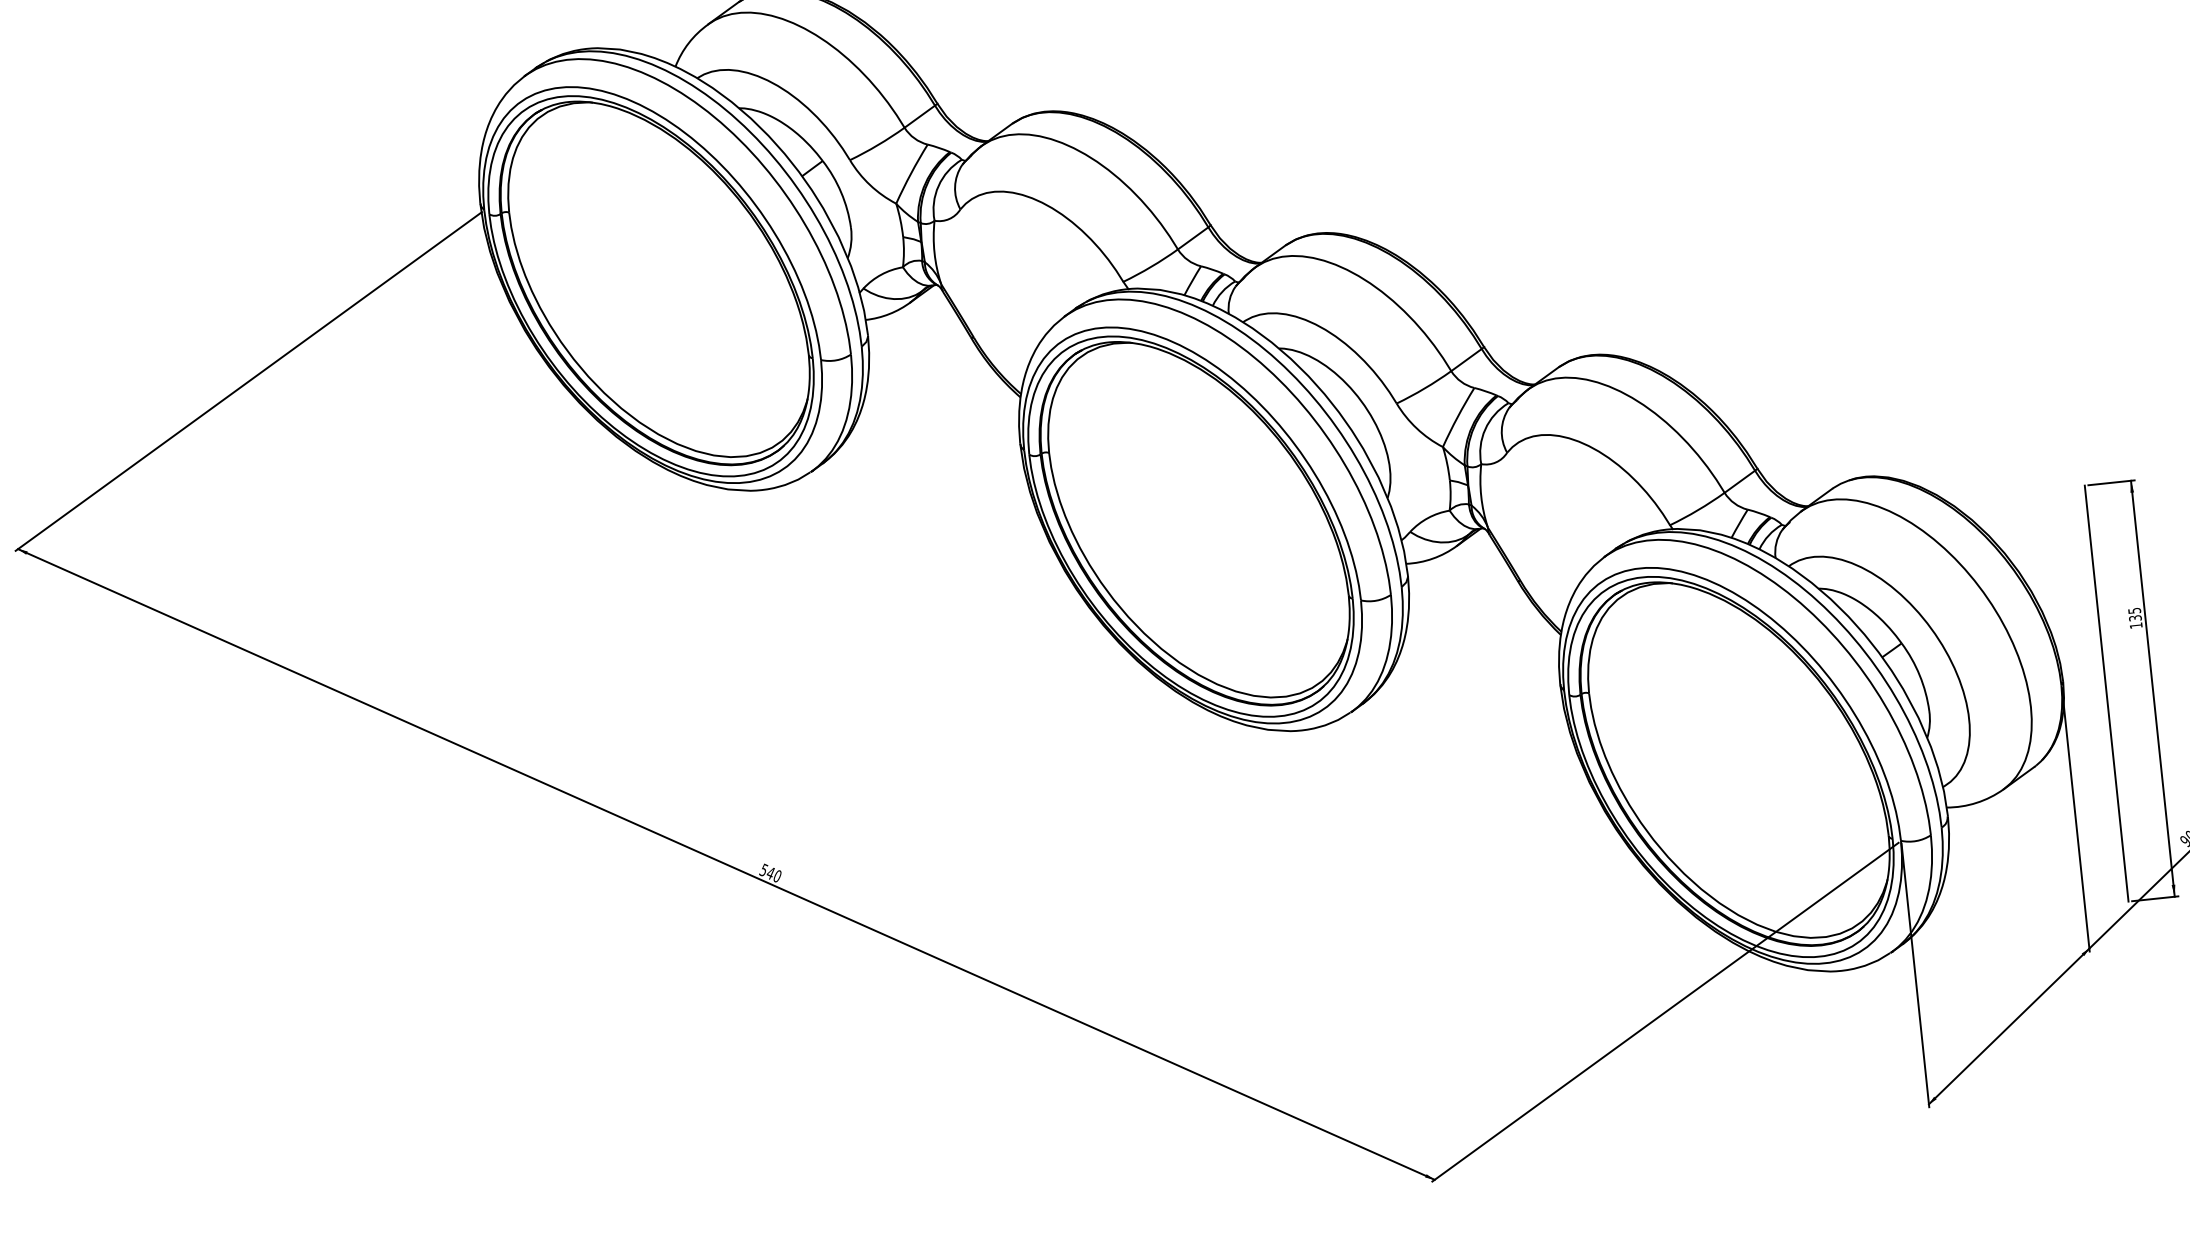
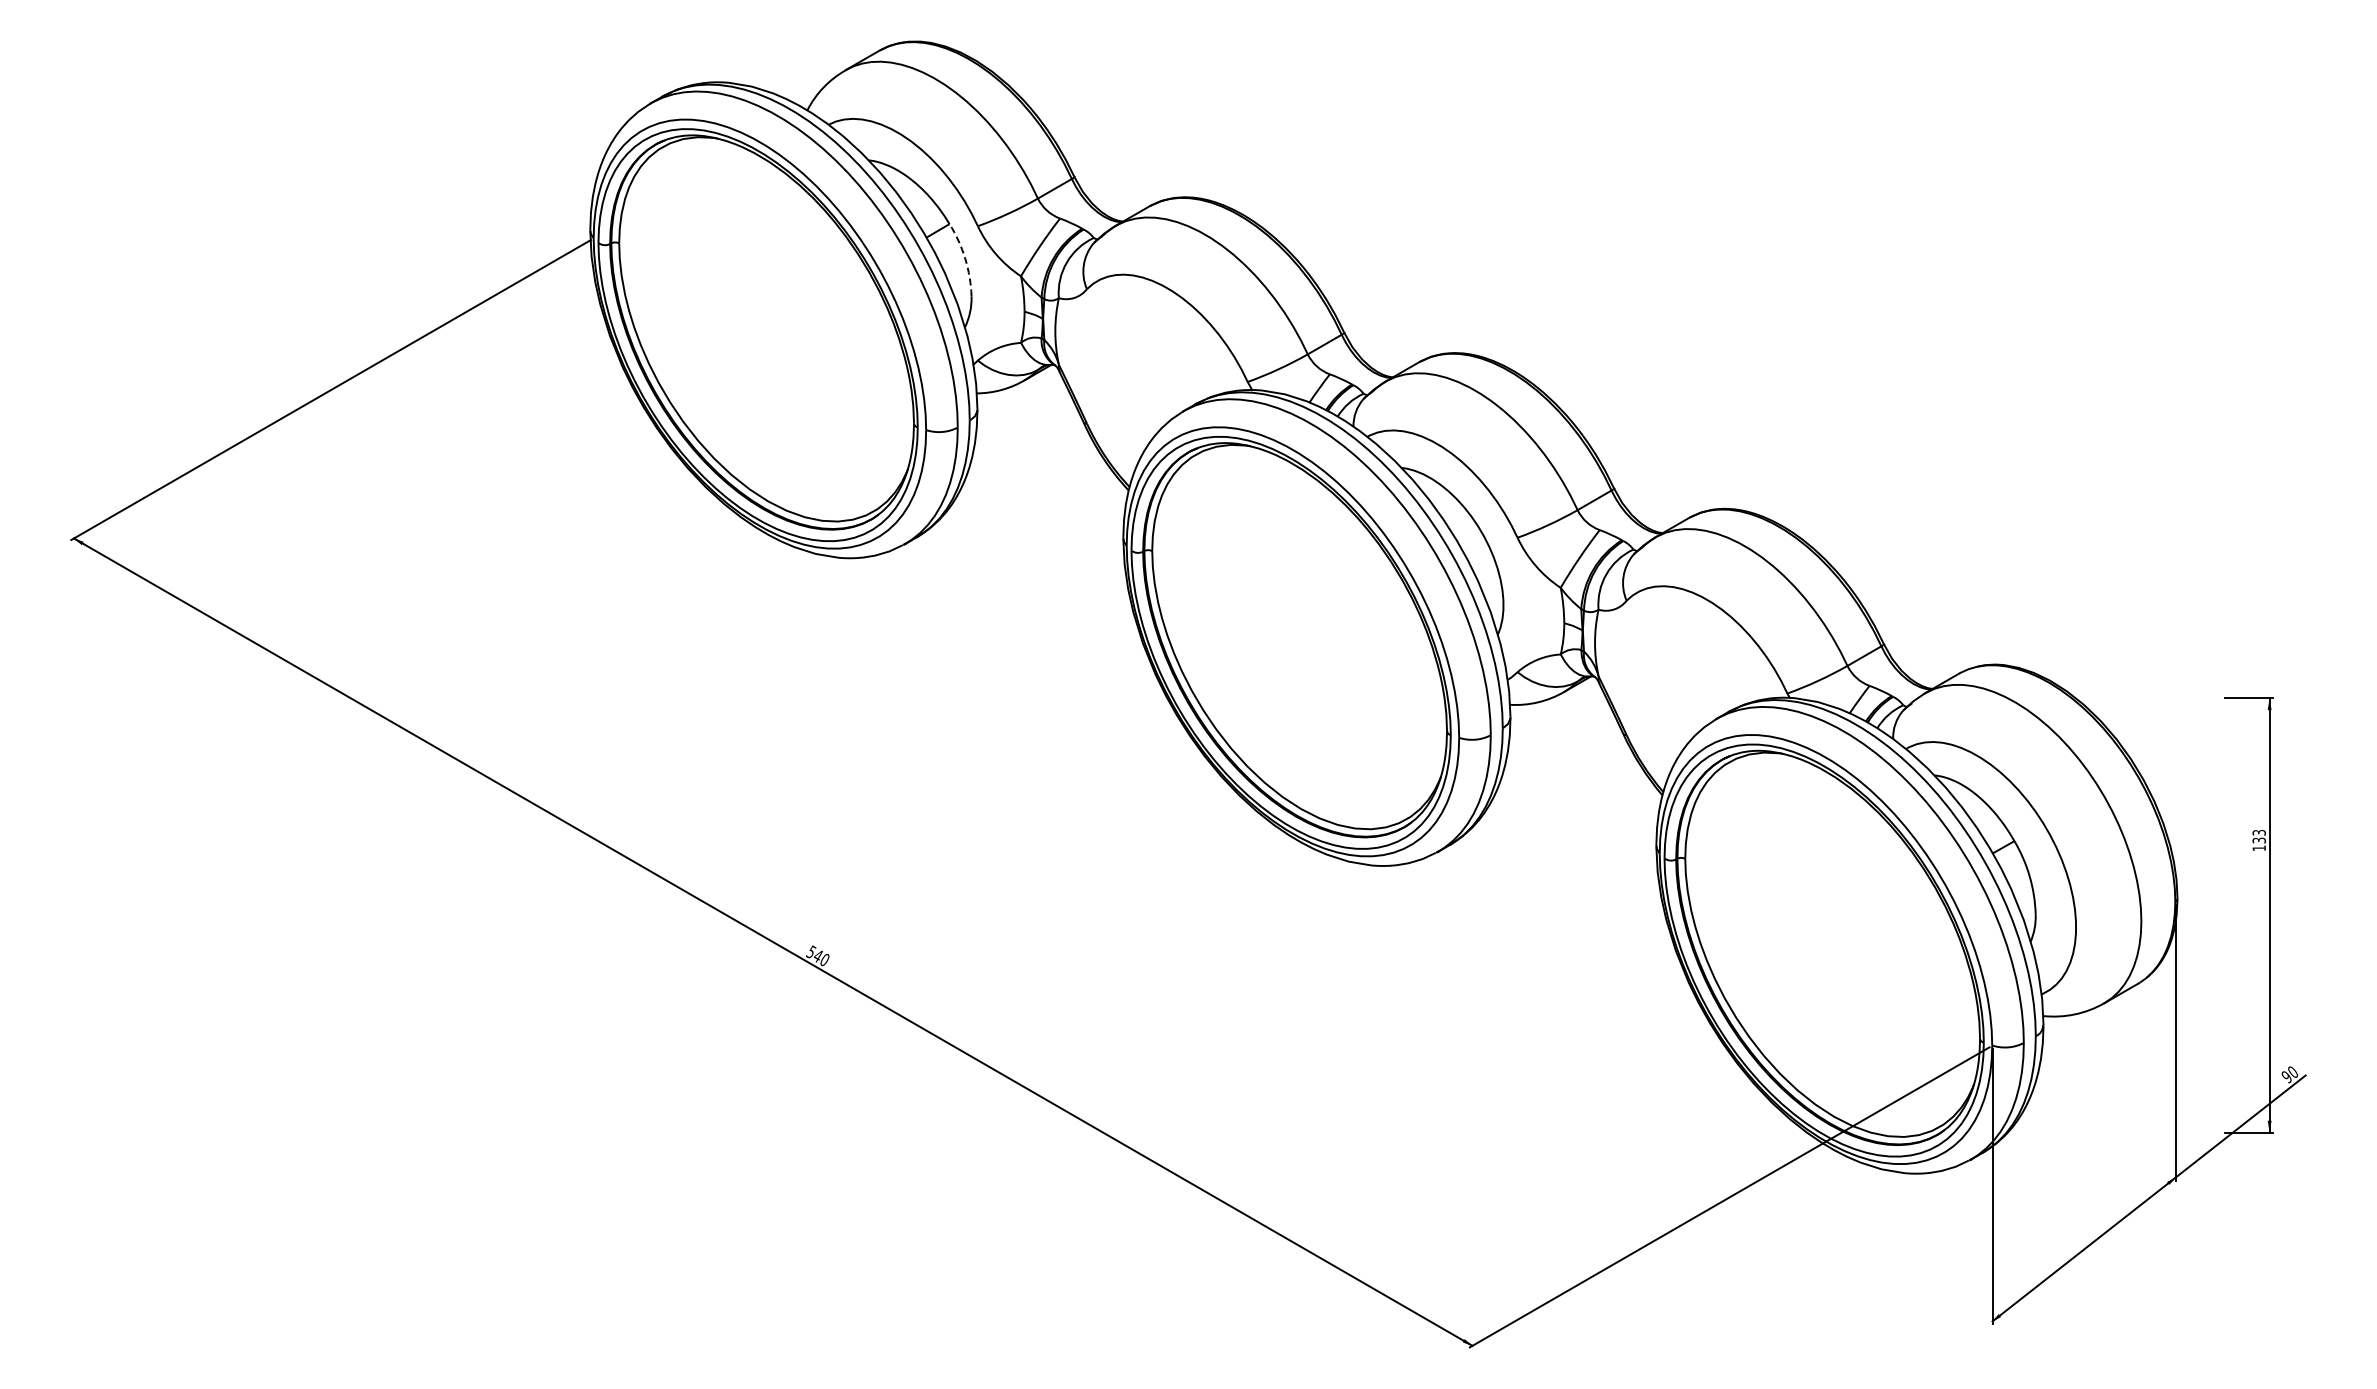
arc: (841, 192) -> (965, 258), solid -> dashed
text: (2133, 610) -> (2258, 832), 135 -> 133
line: (2106, 693) -> (2221, 915), removed

